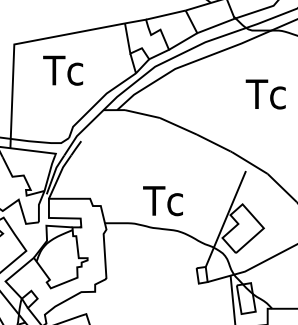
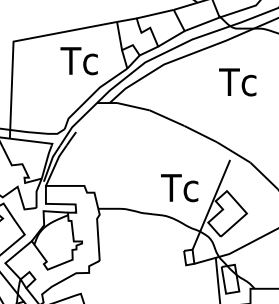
text: (62, 71) -> (78, 61), moved
text: (265, 94) -> (237, 82), moved
text: (162, 201) -> (179, 188), moved

